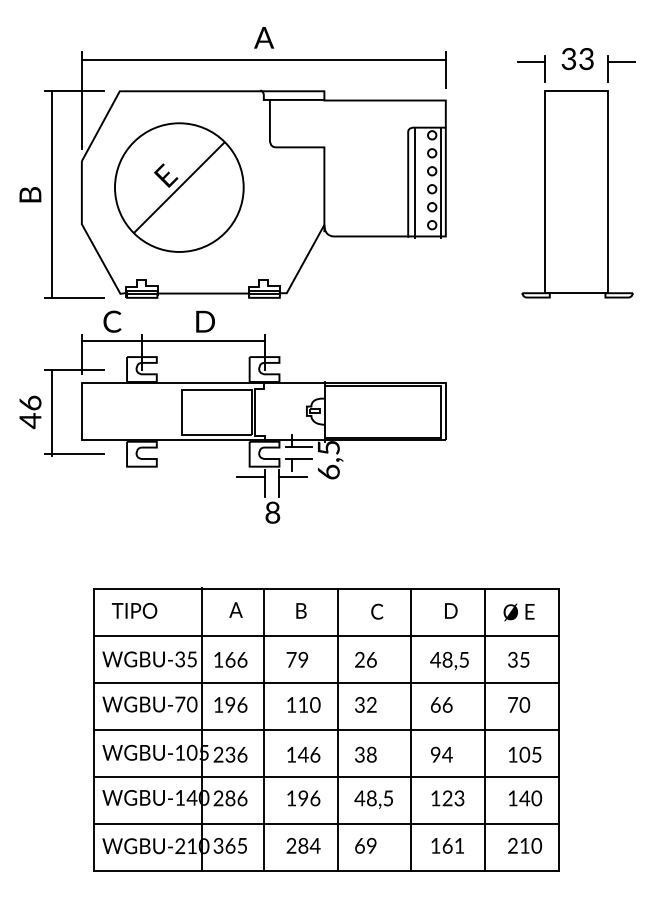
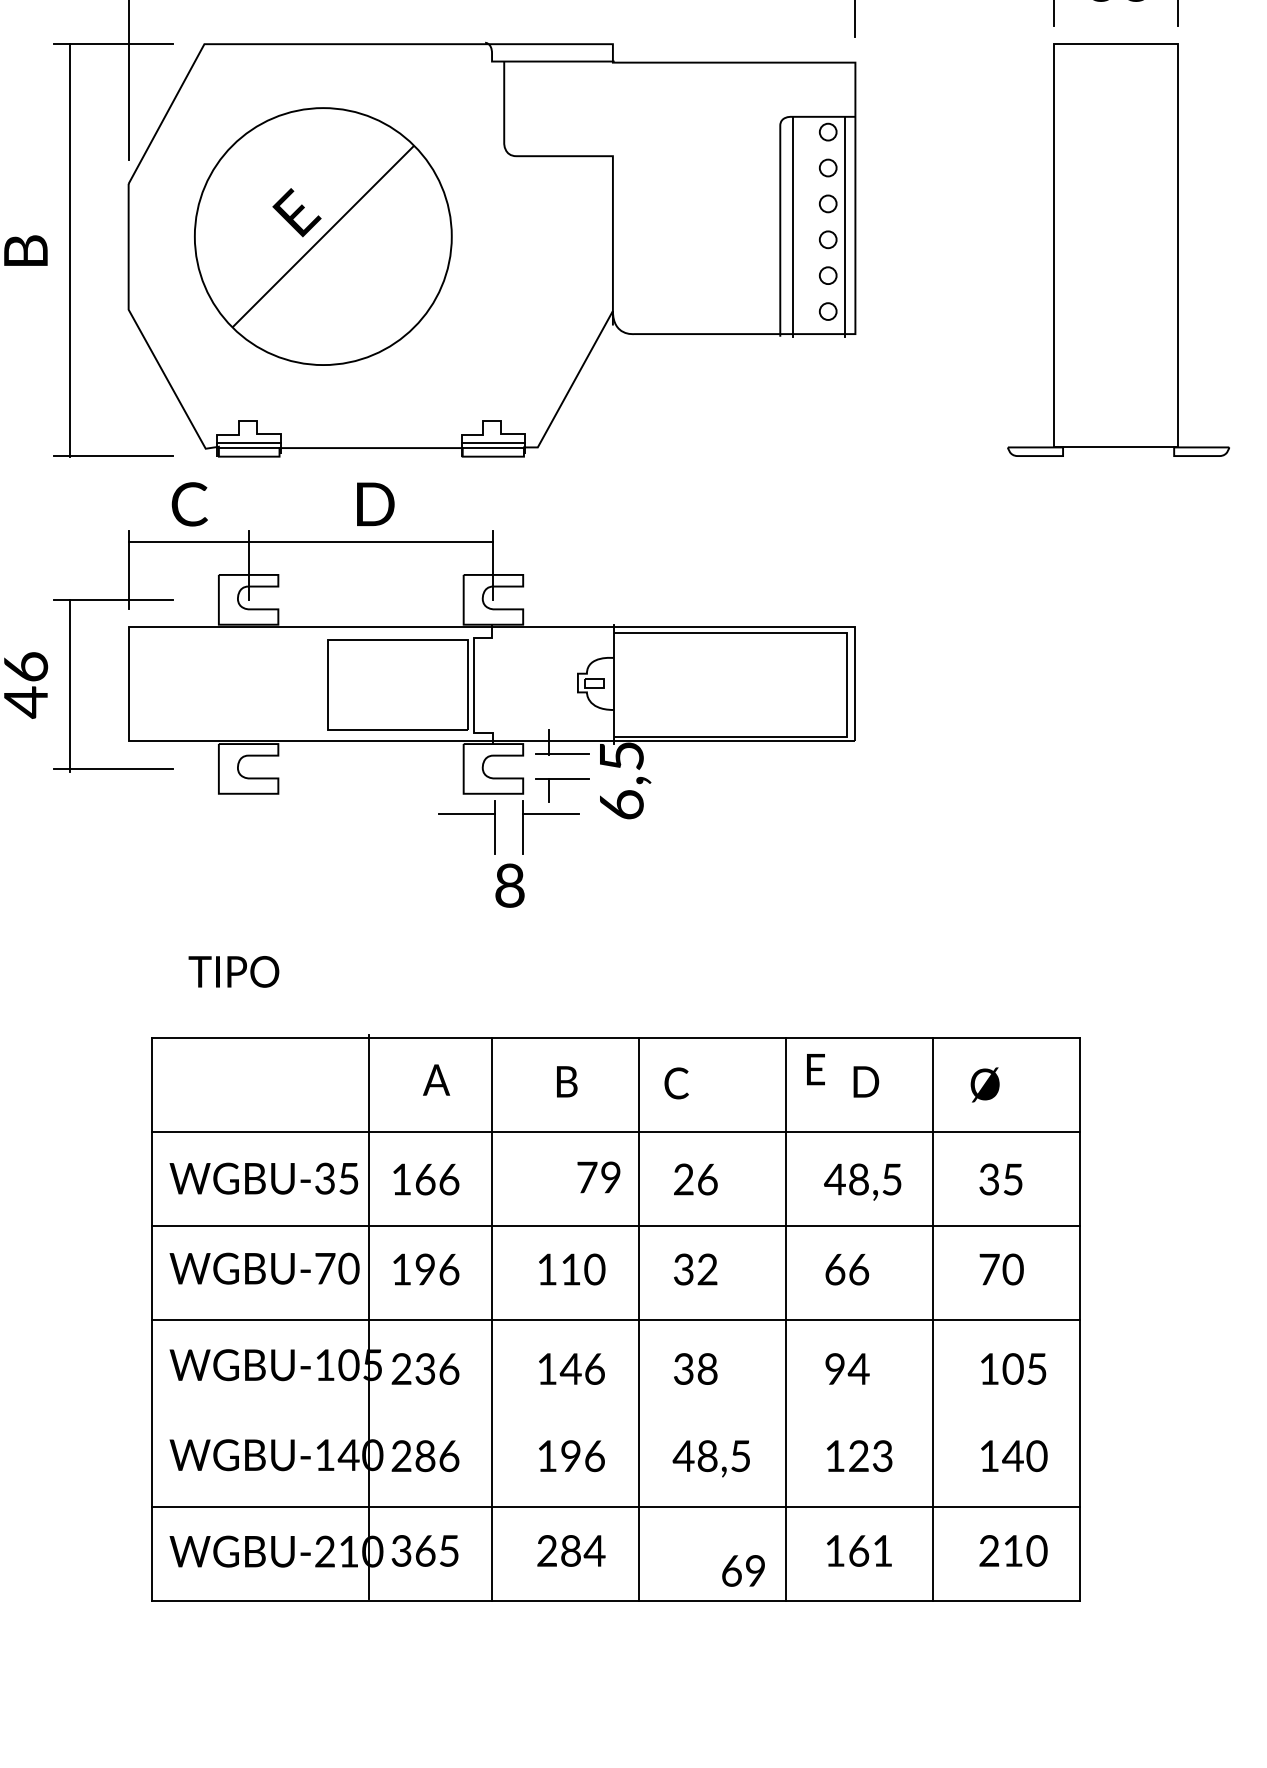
text: (134, 610) -> (233, 971), moved
text: (377, 611) -> (677, 1082), moved
text: (529, 611) -> (814, 1068), moved
text: (296, 659) -> (597, 1176), moved
line: (325, 777) -> (615, 1414), removed
text: (365, 845) -> (742, 1570), moved

